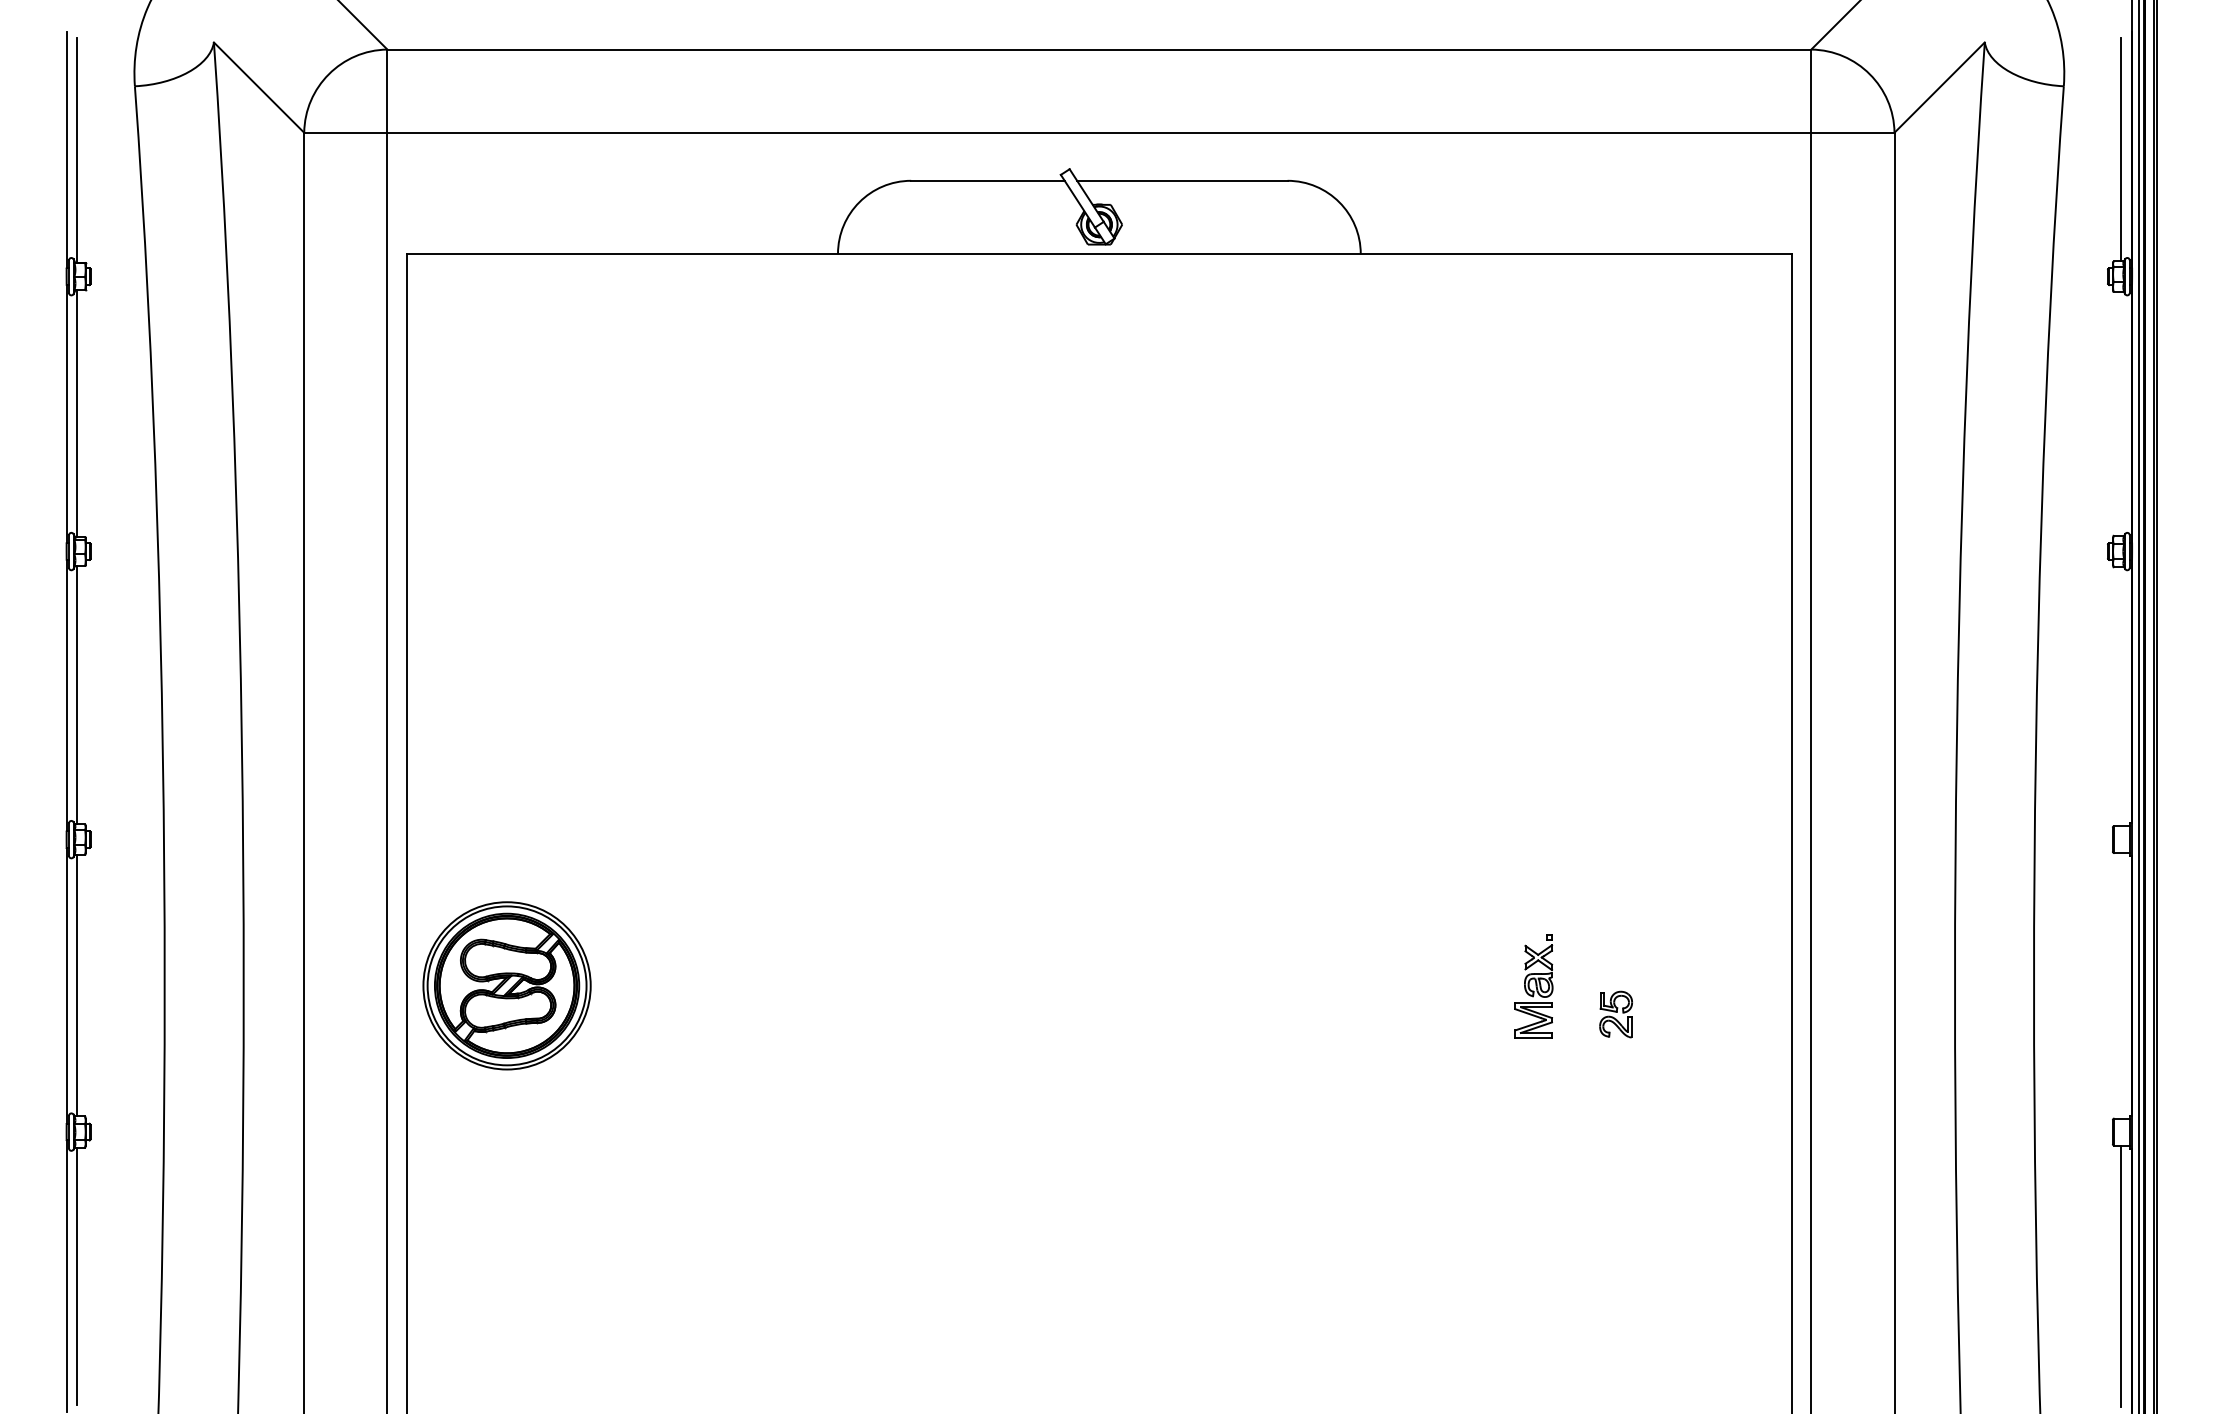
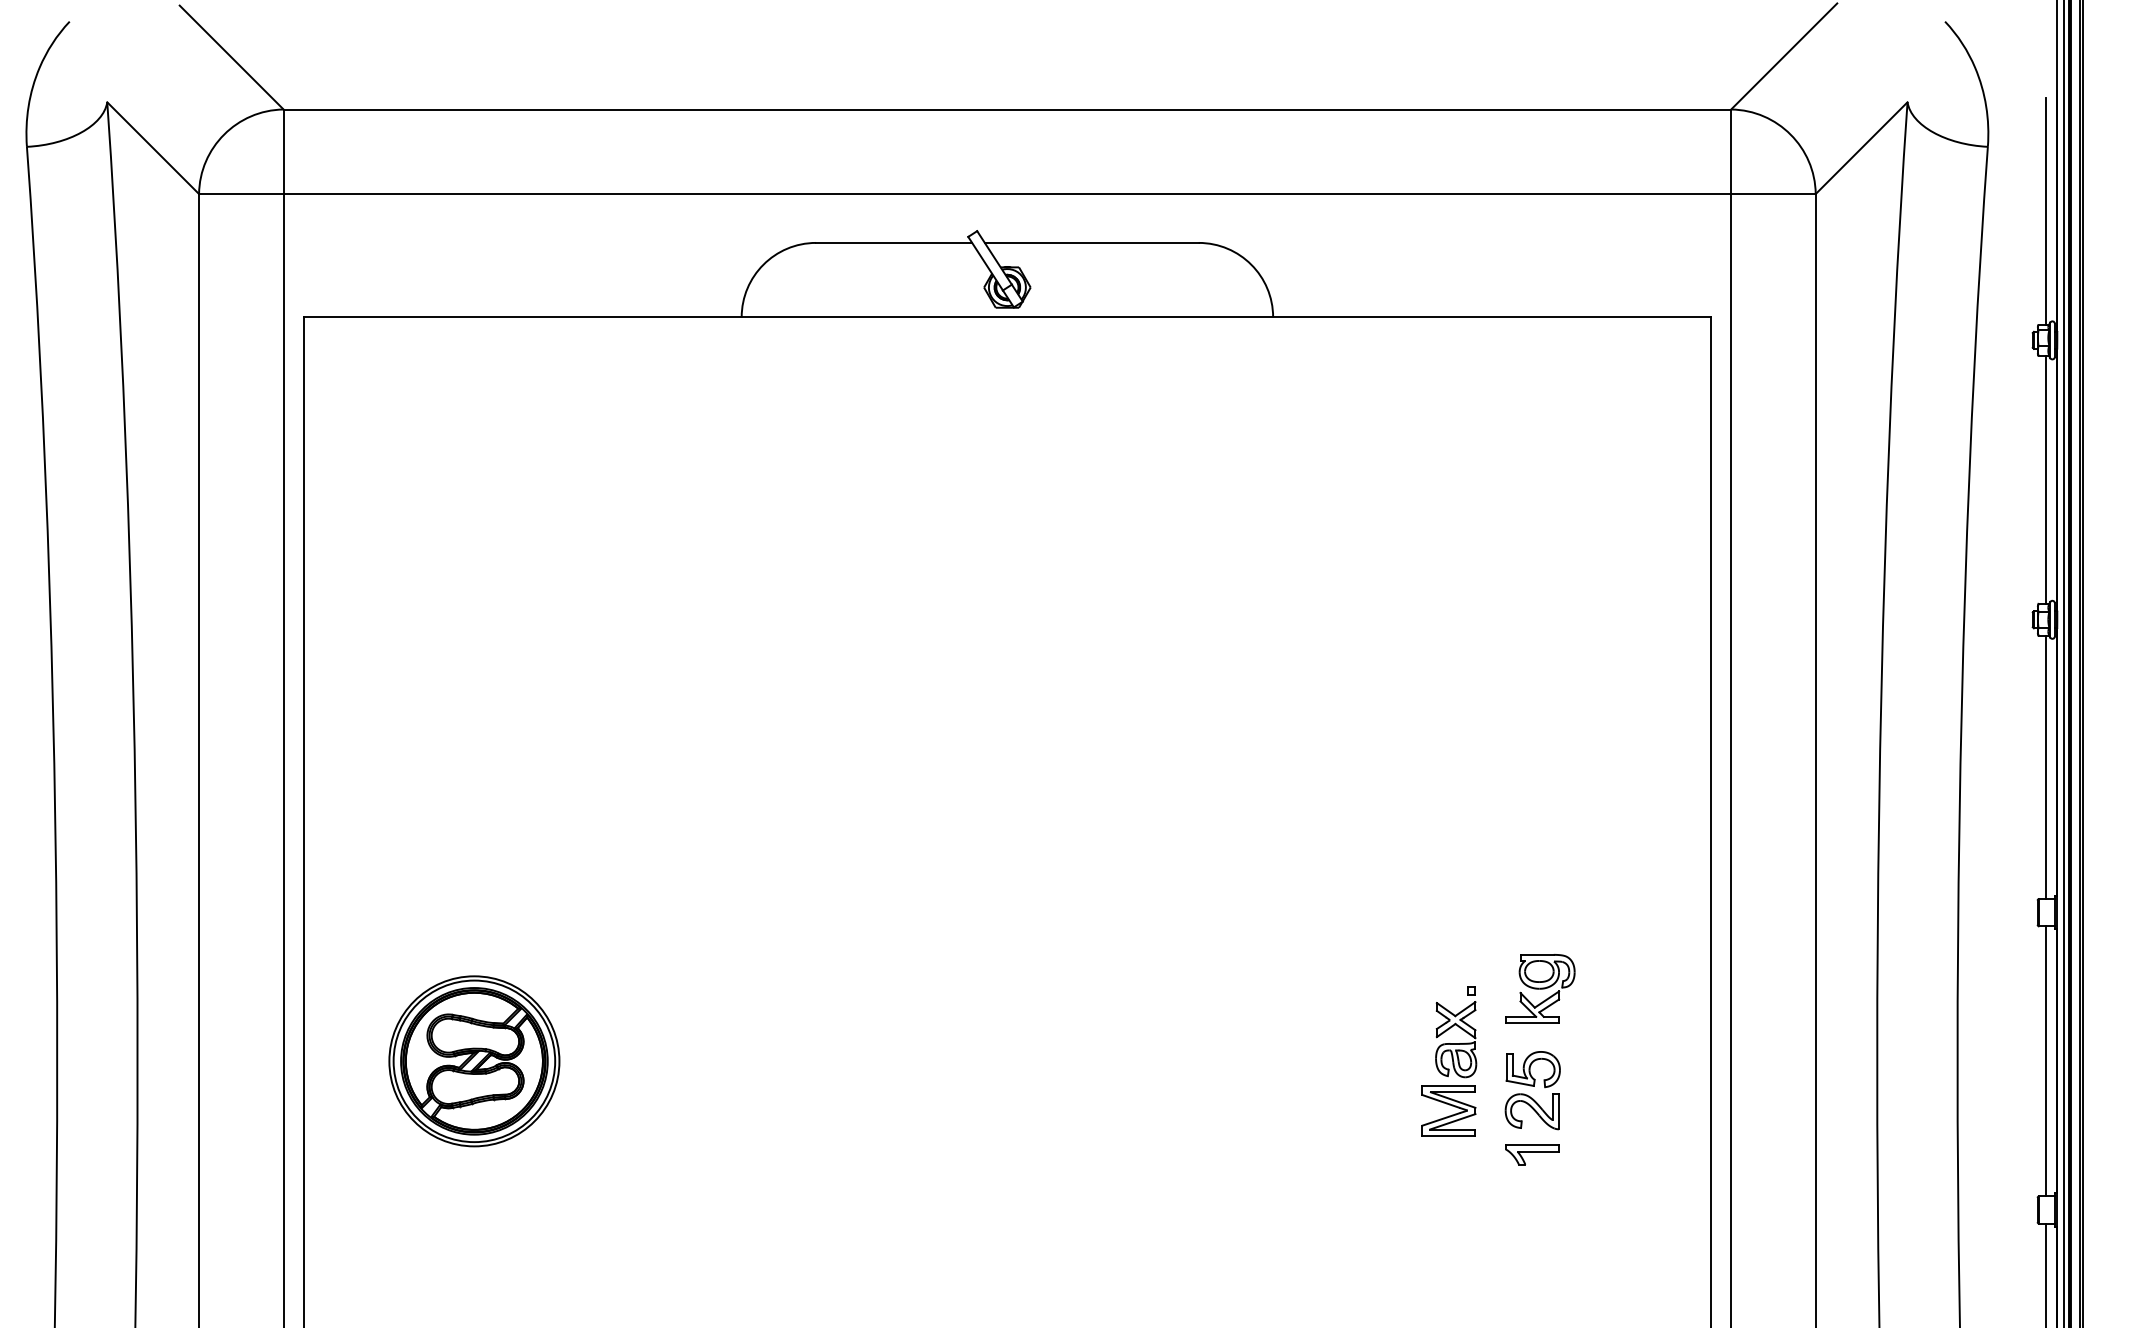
line: (2121, 413) -> (2046, 479), added
line: (2121, 696) -> (2046, 767), added
part: (1623, 914) -> (1540, 988), added
part: (506, 985) -> (473, 1060), moved
line: (2121, 985) -> (2046, 1060), added
part: (1533, 986) -> (1448, 1061), size x1.43
part: (1615, 1014) -> (1532, 1090), size x1.67
part: (1615, 1077) -> (1532, 1154), added

